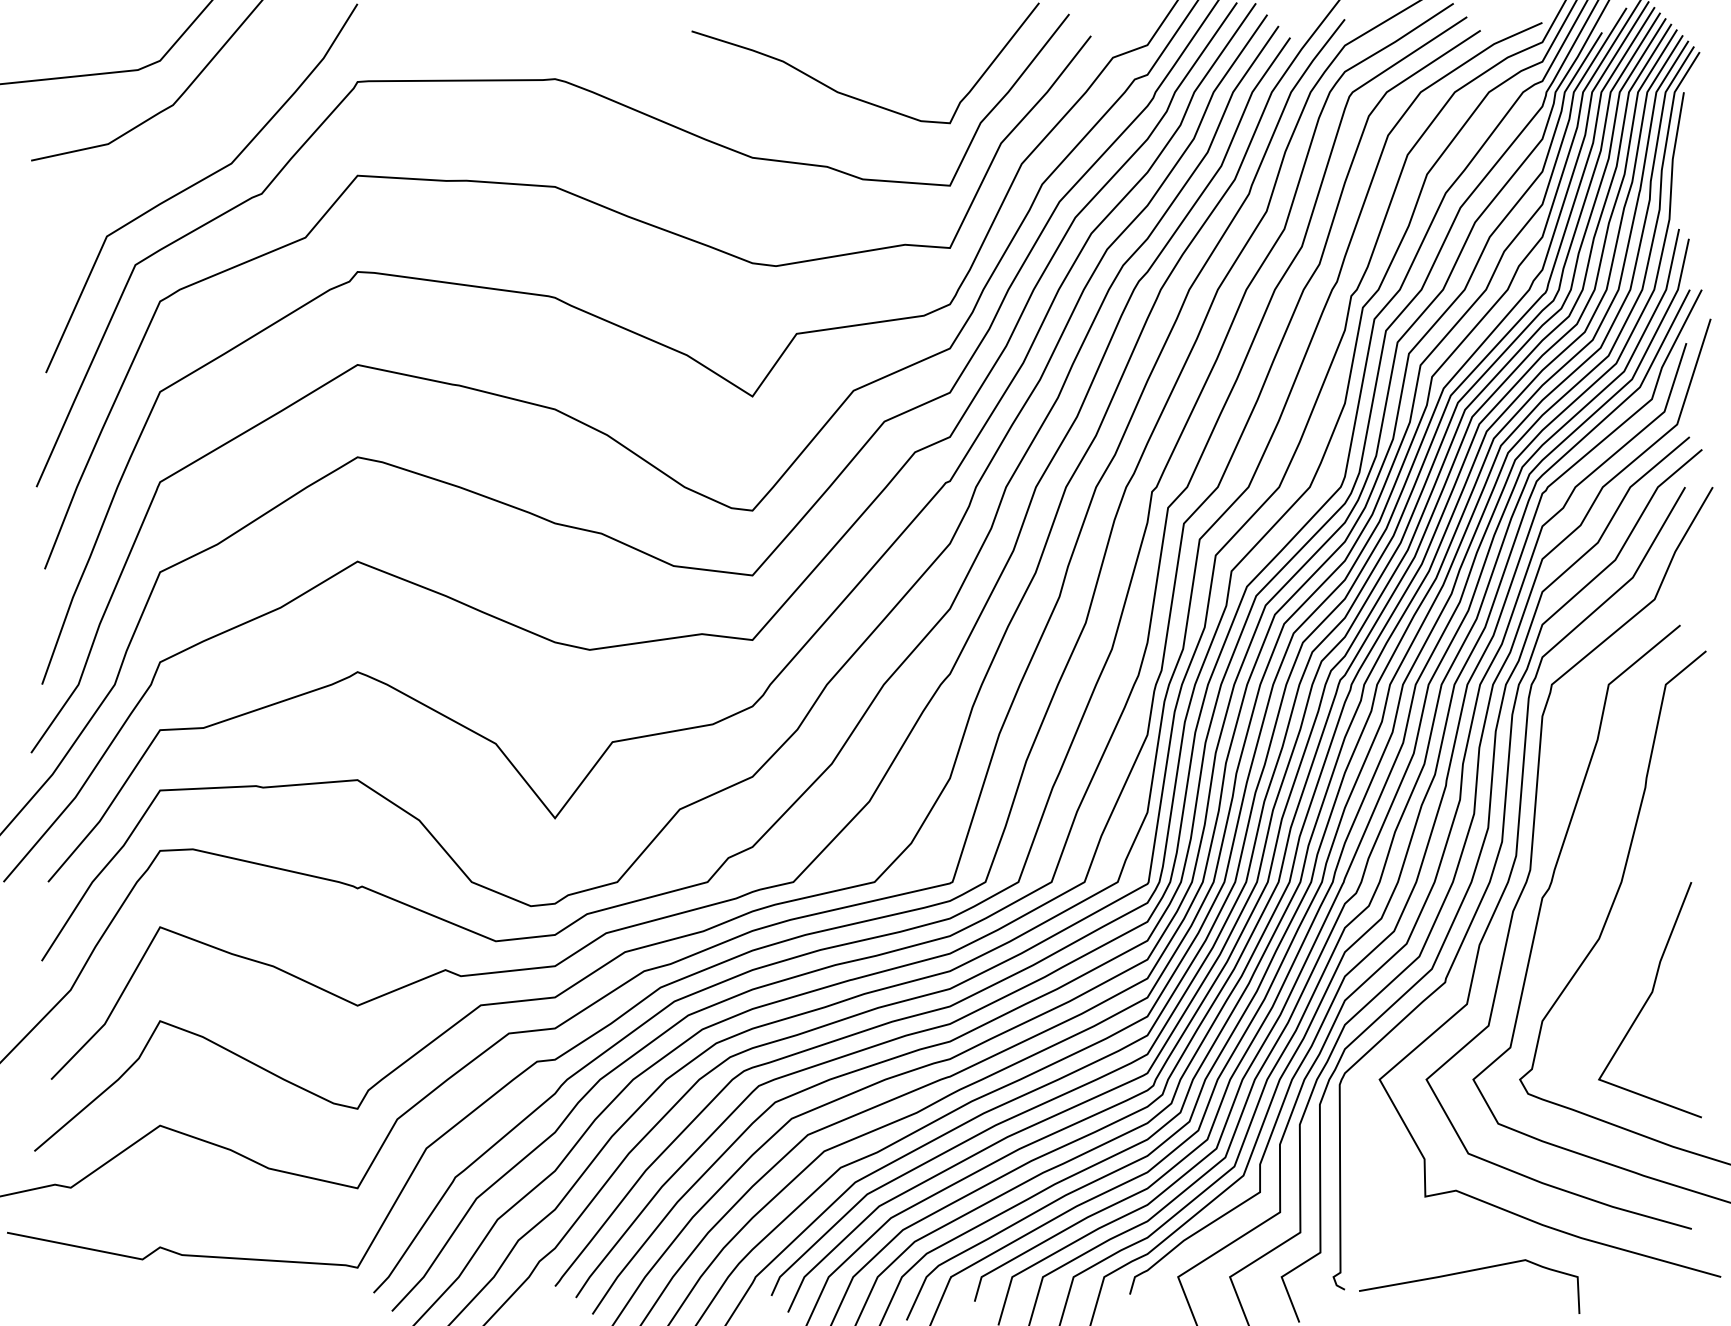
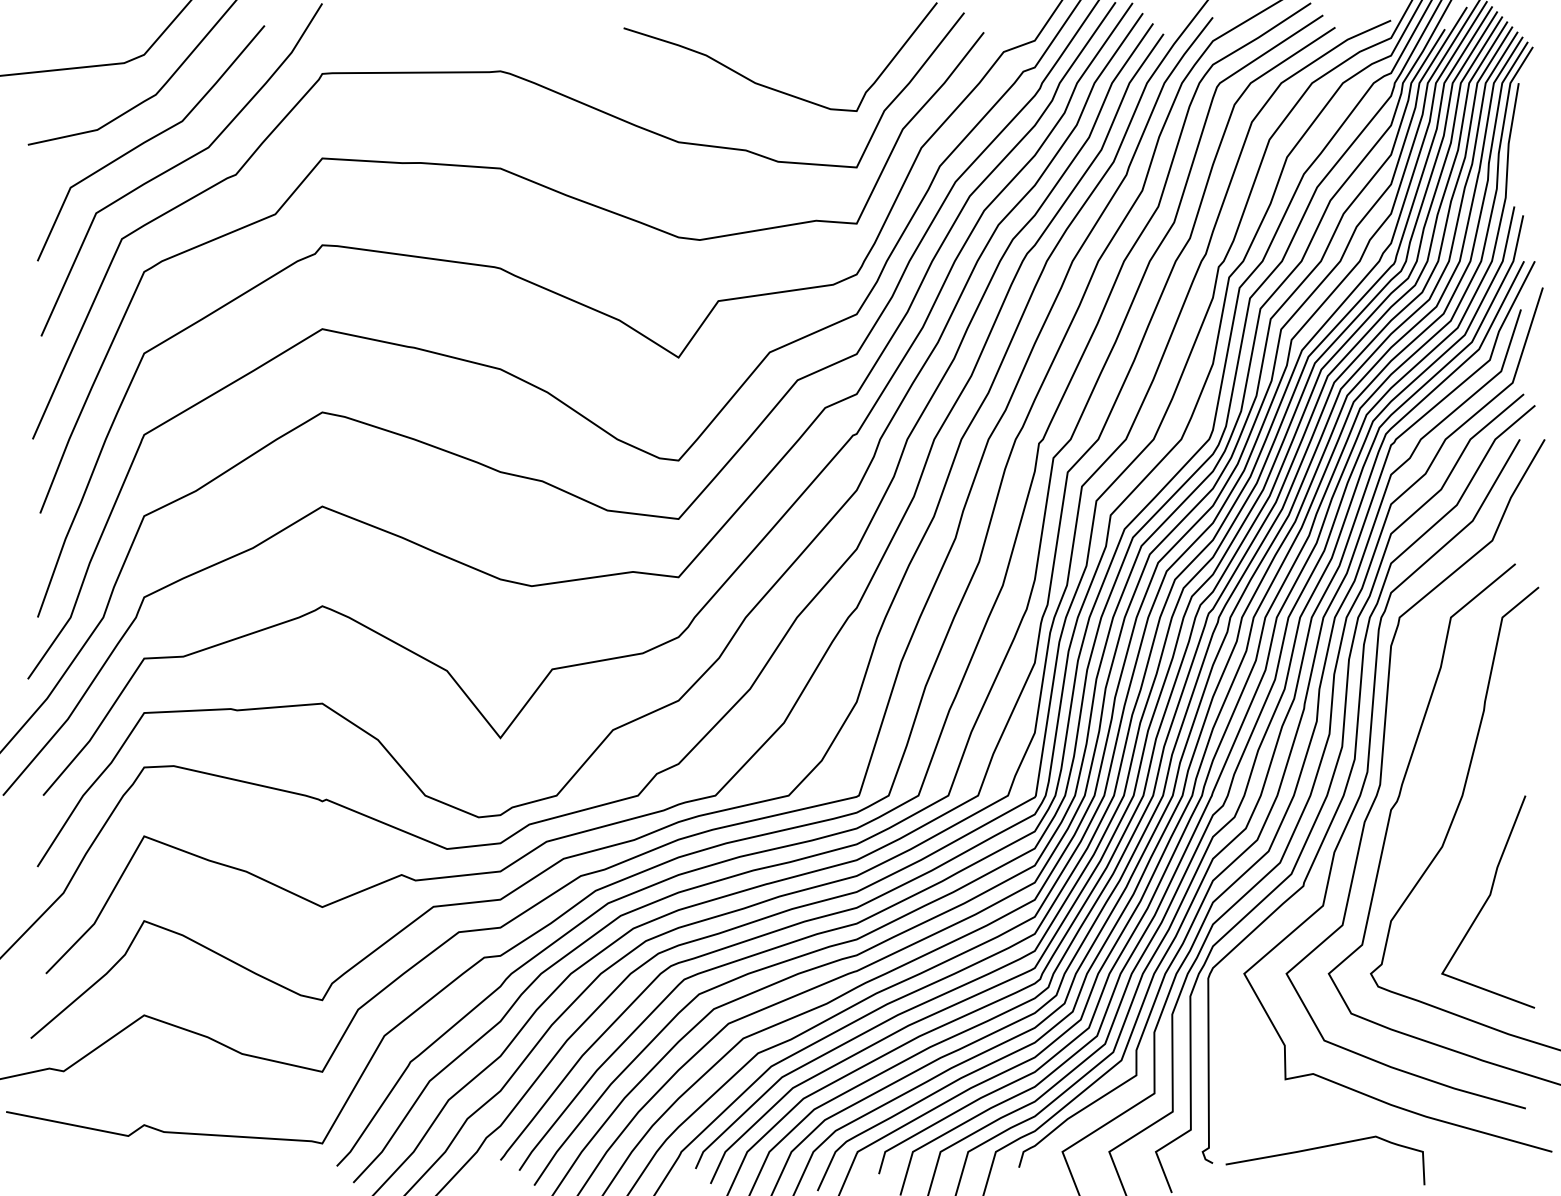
curve: (167, 155) -> (150, 140), added

